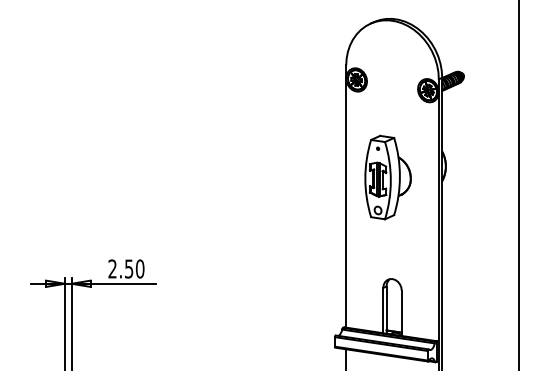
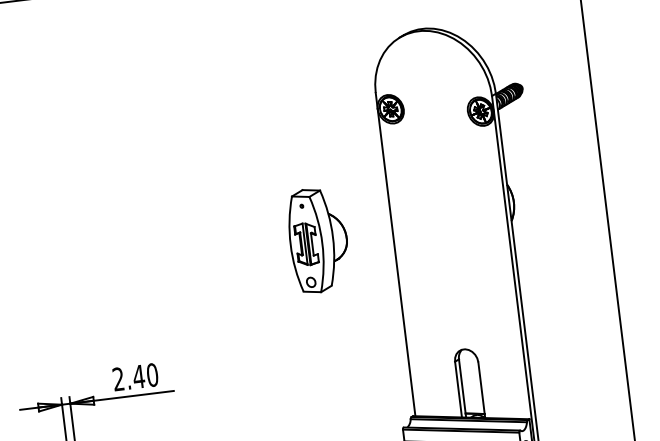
part: (387, 177) -> (317, 240), moved
text: (128, 268) -> (138, 376), 2.50 -> 2.40

